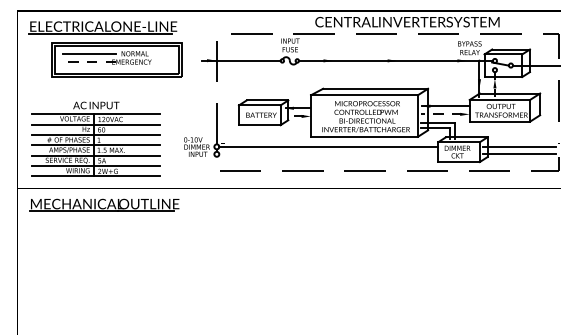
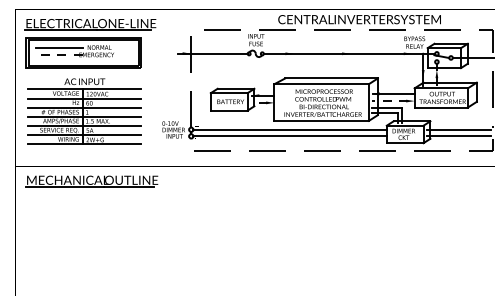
part: (116, 59) -> (83, 52), moved
part: (95, 138) -> (84, 110), moved
line: (328, 154) -> (289, 136), added

